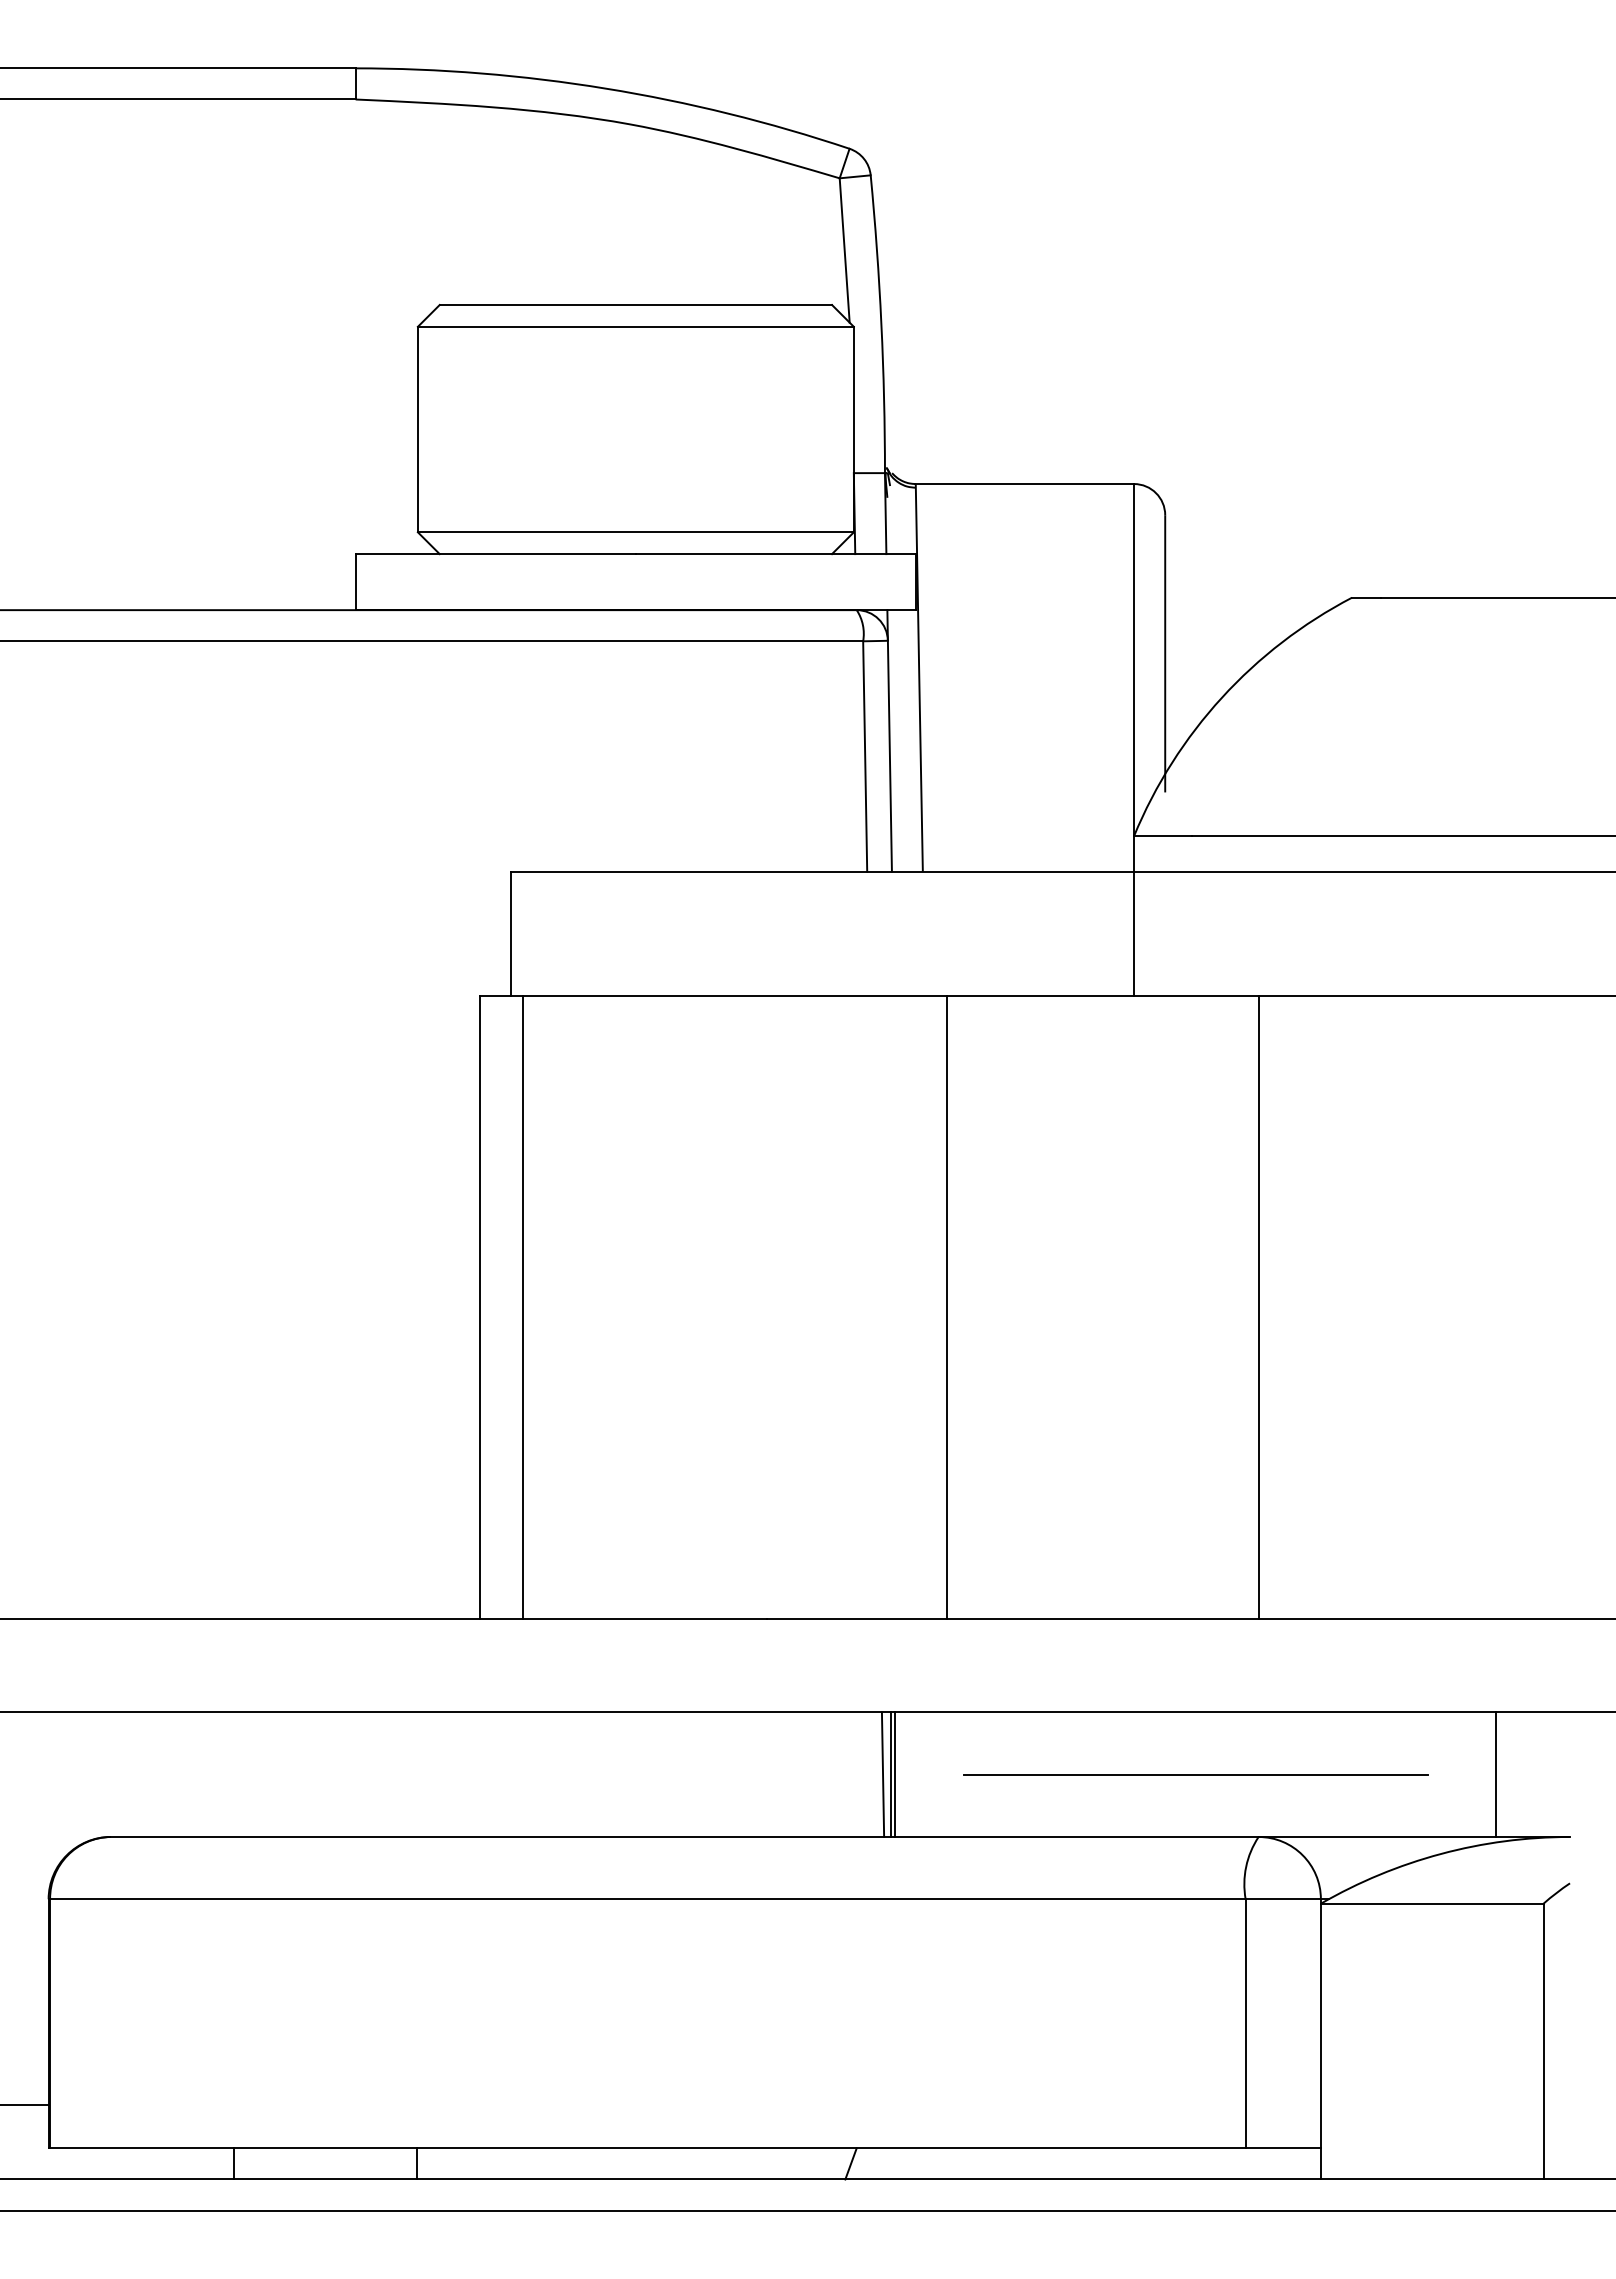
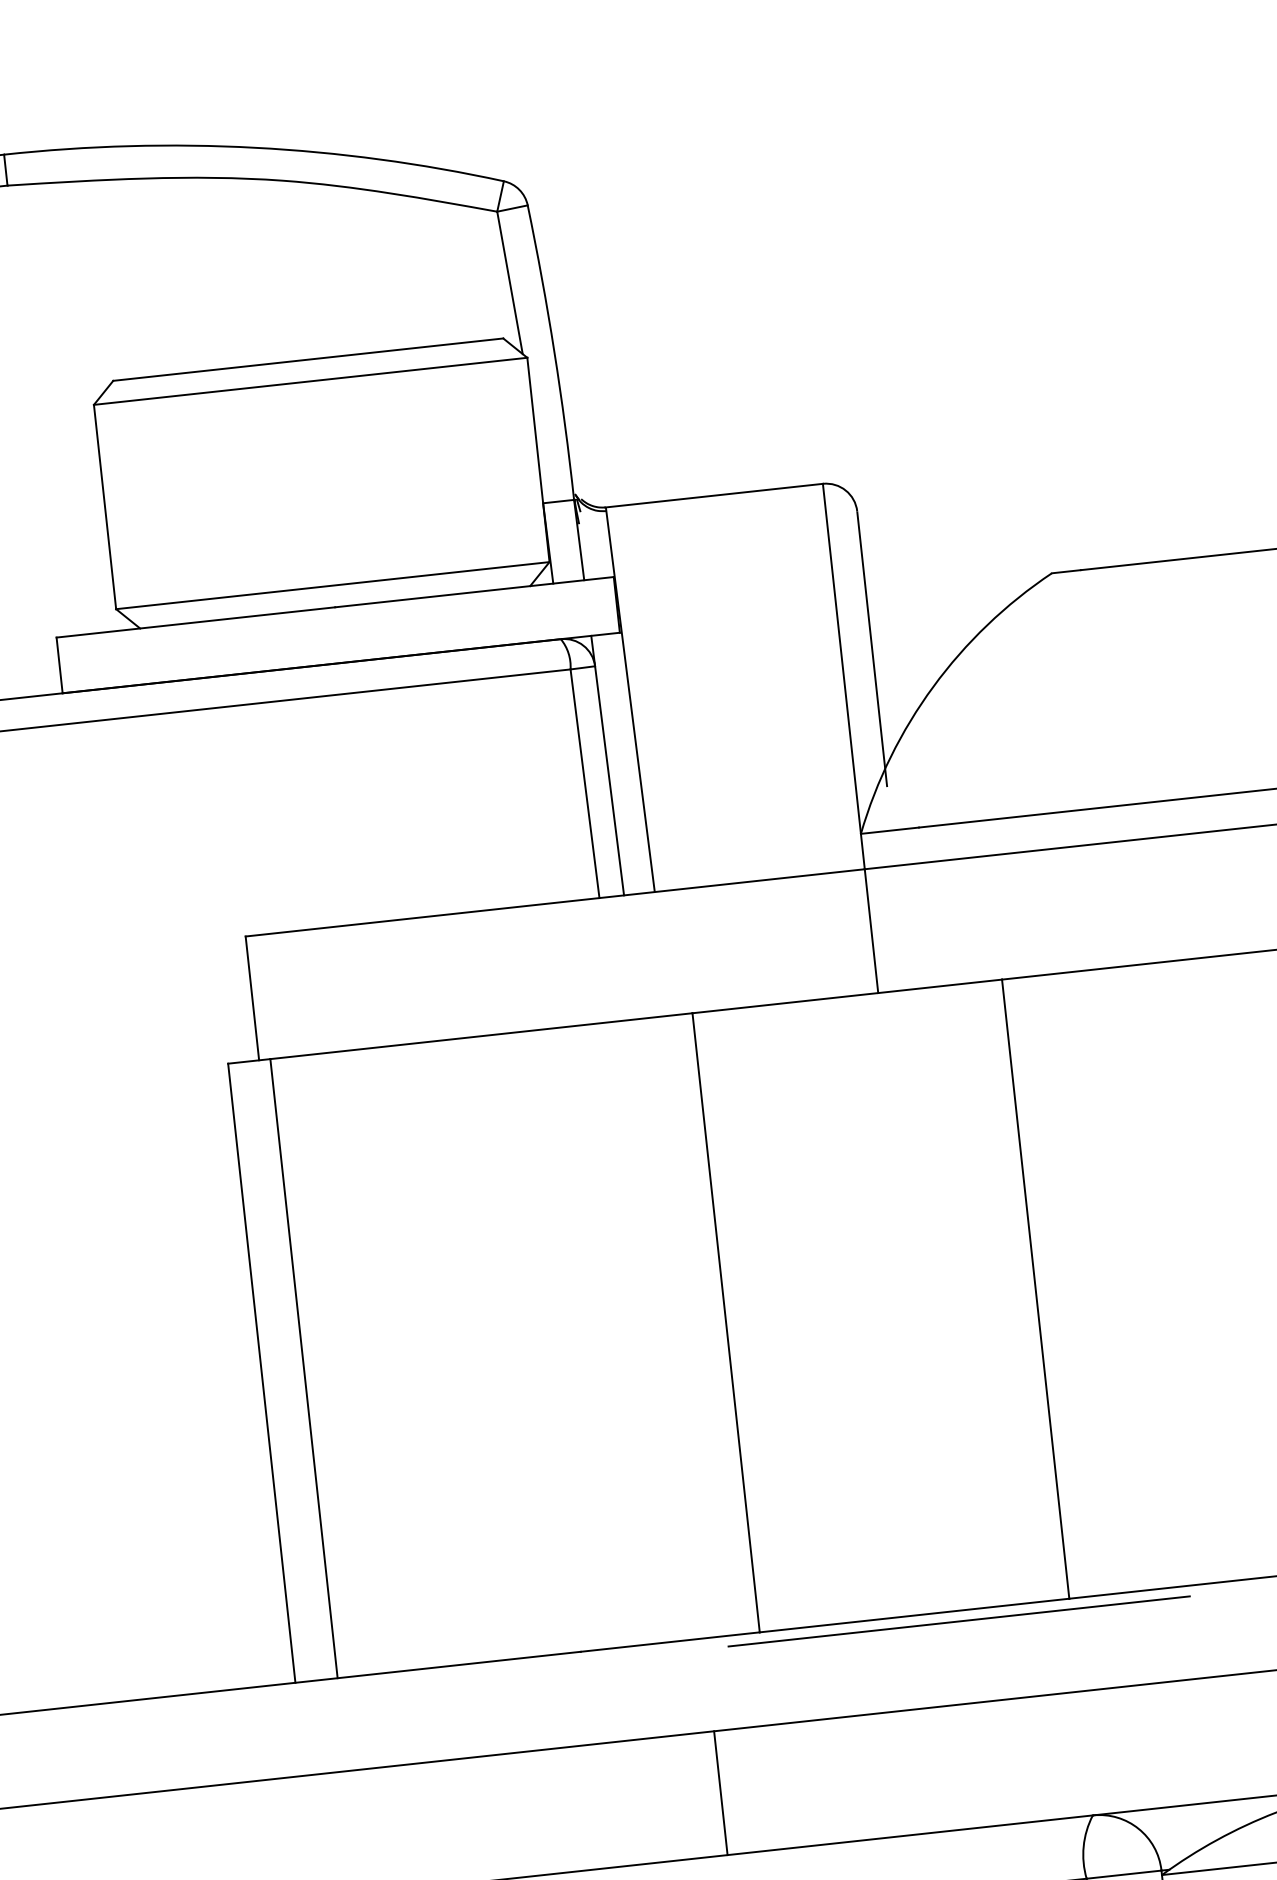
line: (882, 1774) -> (712, 1793), removed
line: (895, 1774) -> (725, 1792), removed
line: (1195, 1774) -> (958, 1621), moved

